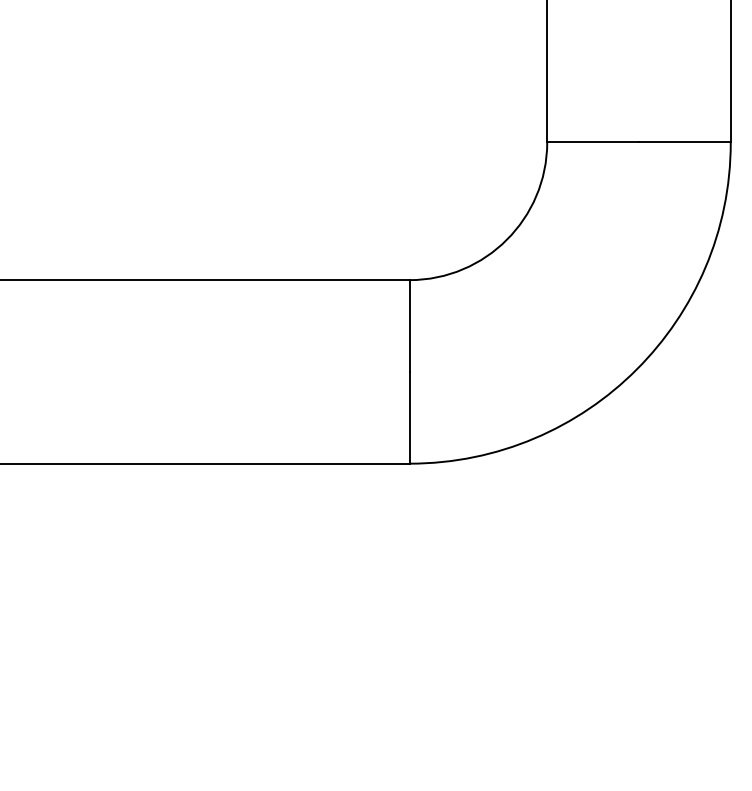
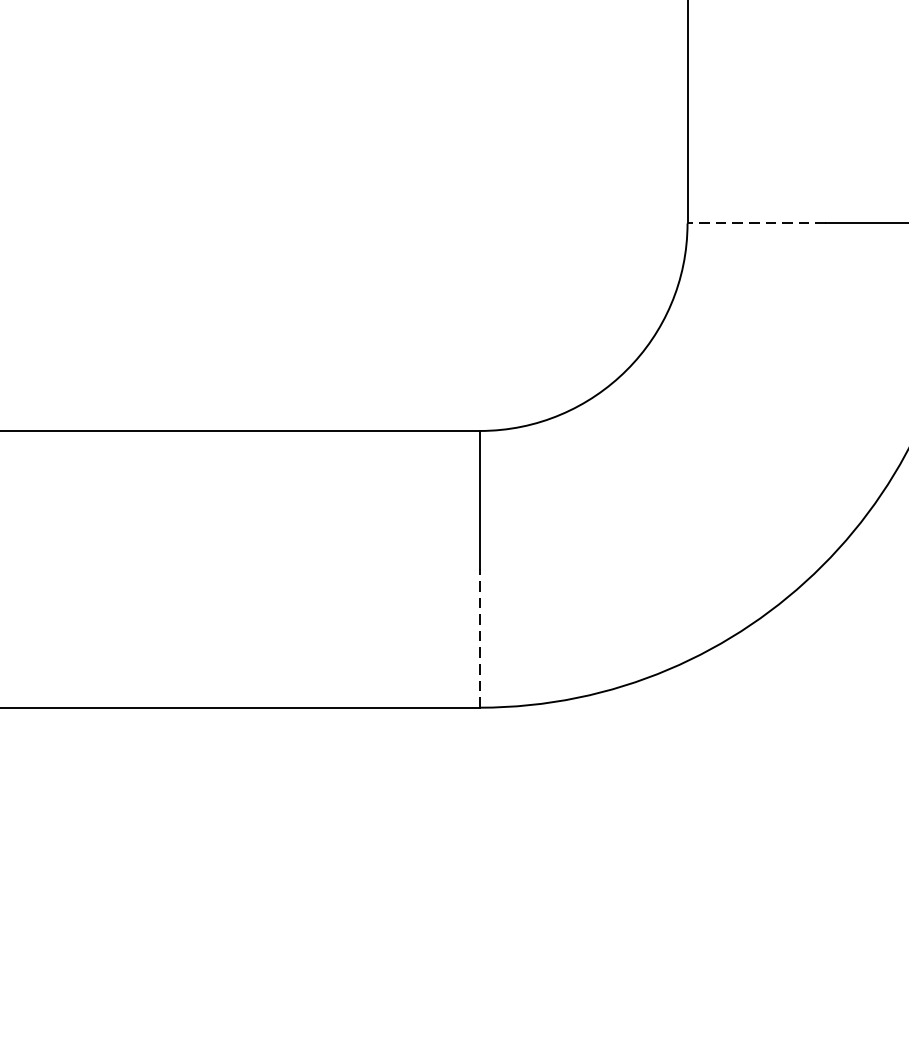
line: (593, 142) -> (757, 223), solid -> dashed
line: (409, 417) -> (479, 638), solid -> dashed

